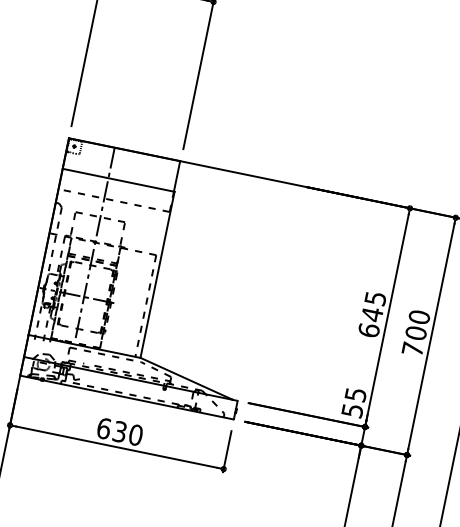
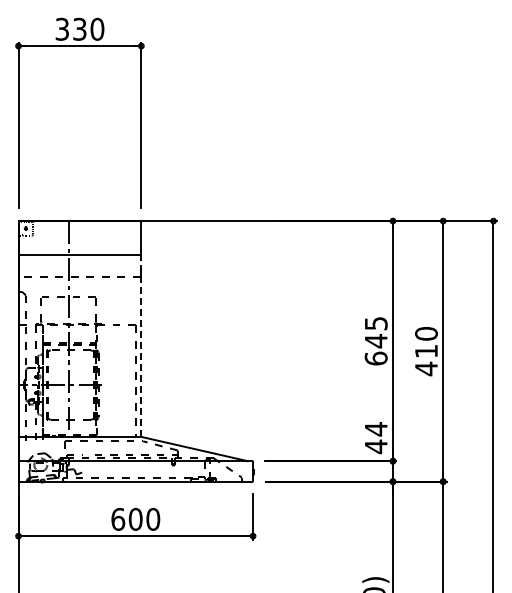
line: (157, 274) -> (141, 345), solid -> dashed
text: (414, 341) -> (426, 360), 700 -> 410
text: (354, 403) -> (376, 438), 55 -> 44
text: (119, 431) -> (135, 518), 630 -> 600

